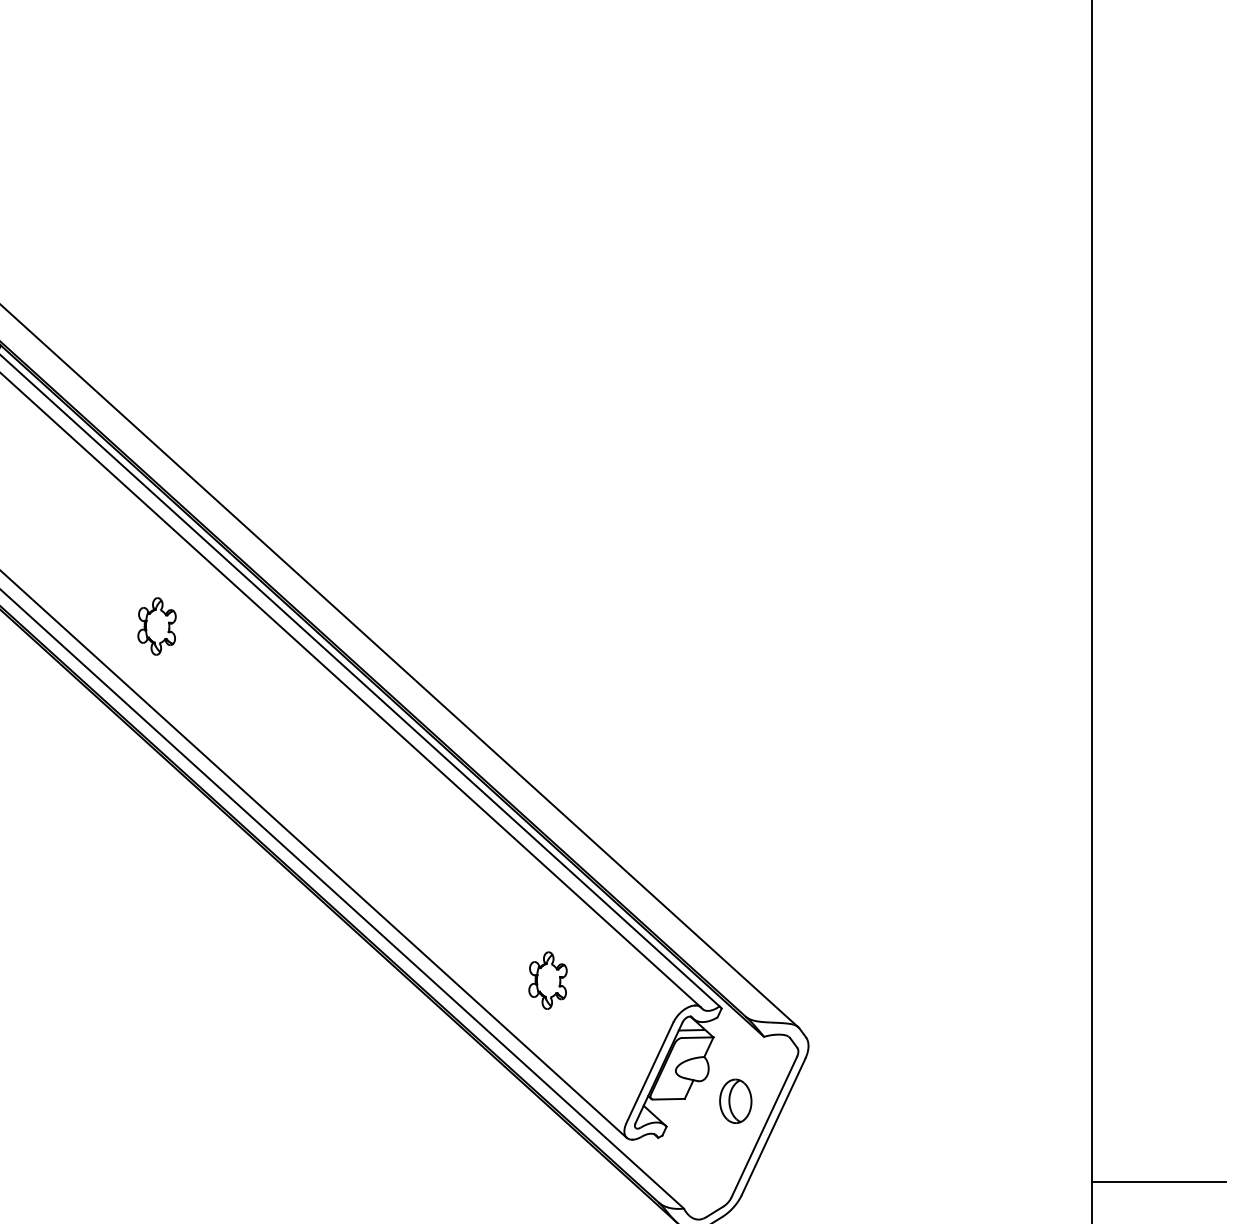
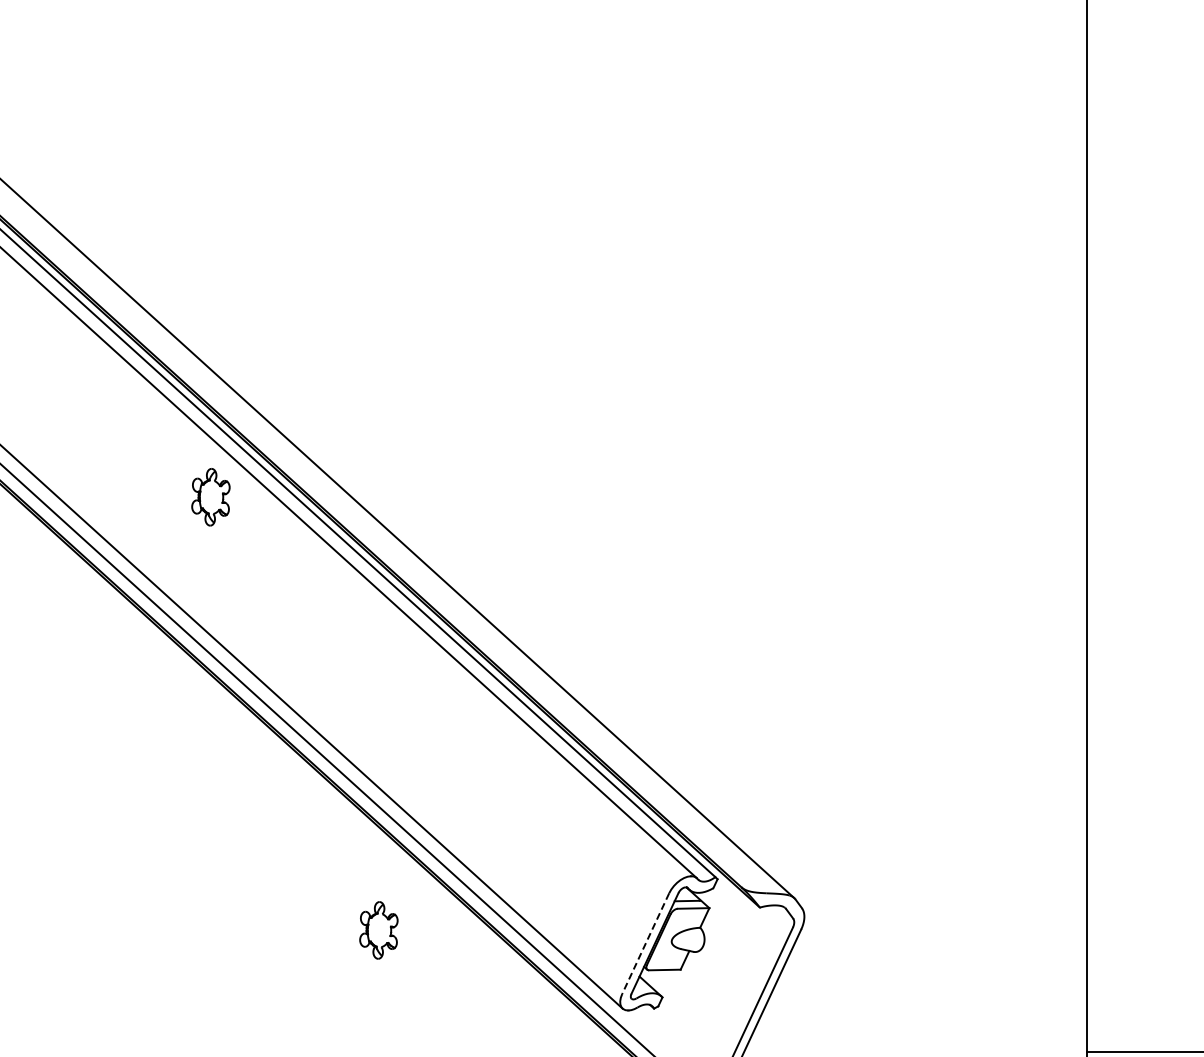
part: (156, 626) -> (210, 497), moved
part: (547, 980) -> (378, 930), moved
line: (649, 1072) -> (645, 943), solid -> dashed
part: (735, 1100) -> (731, 971), removed

